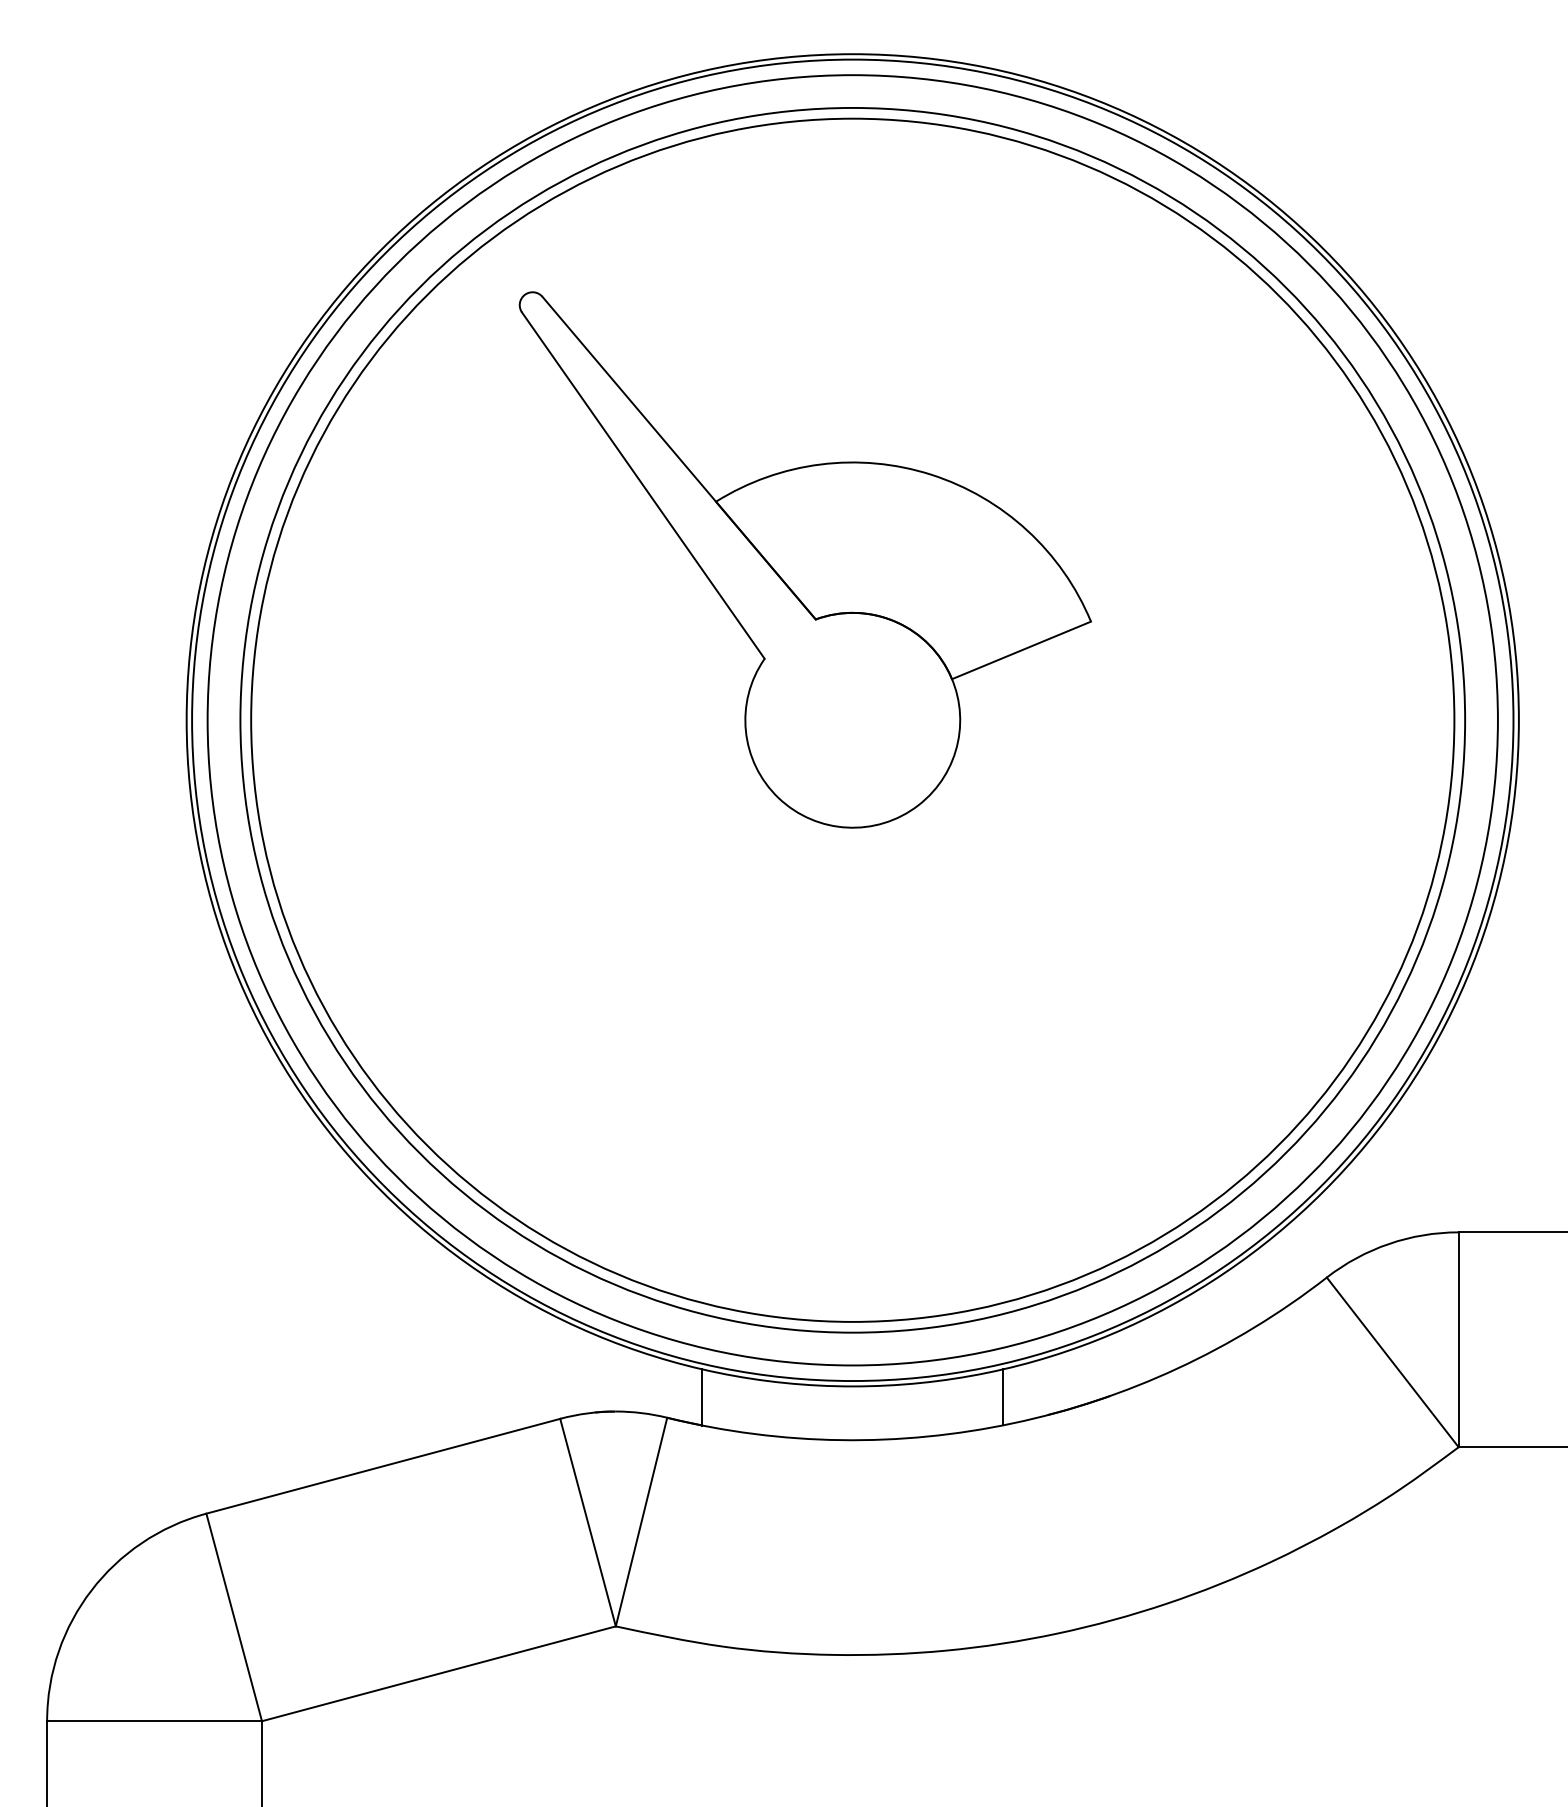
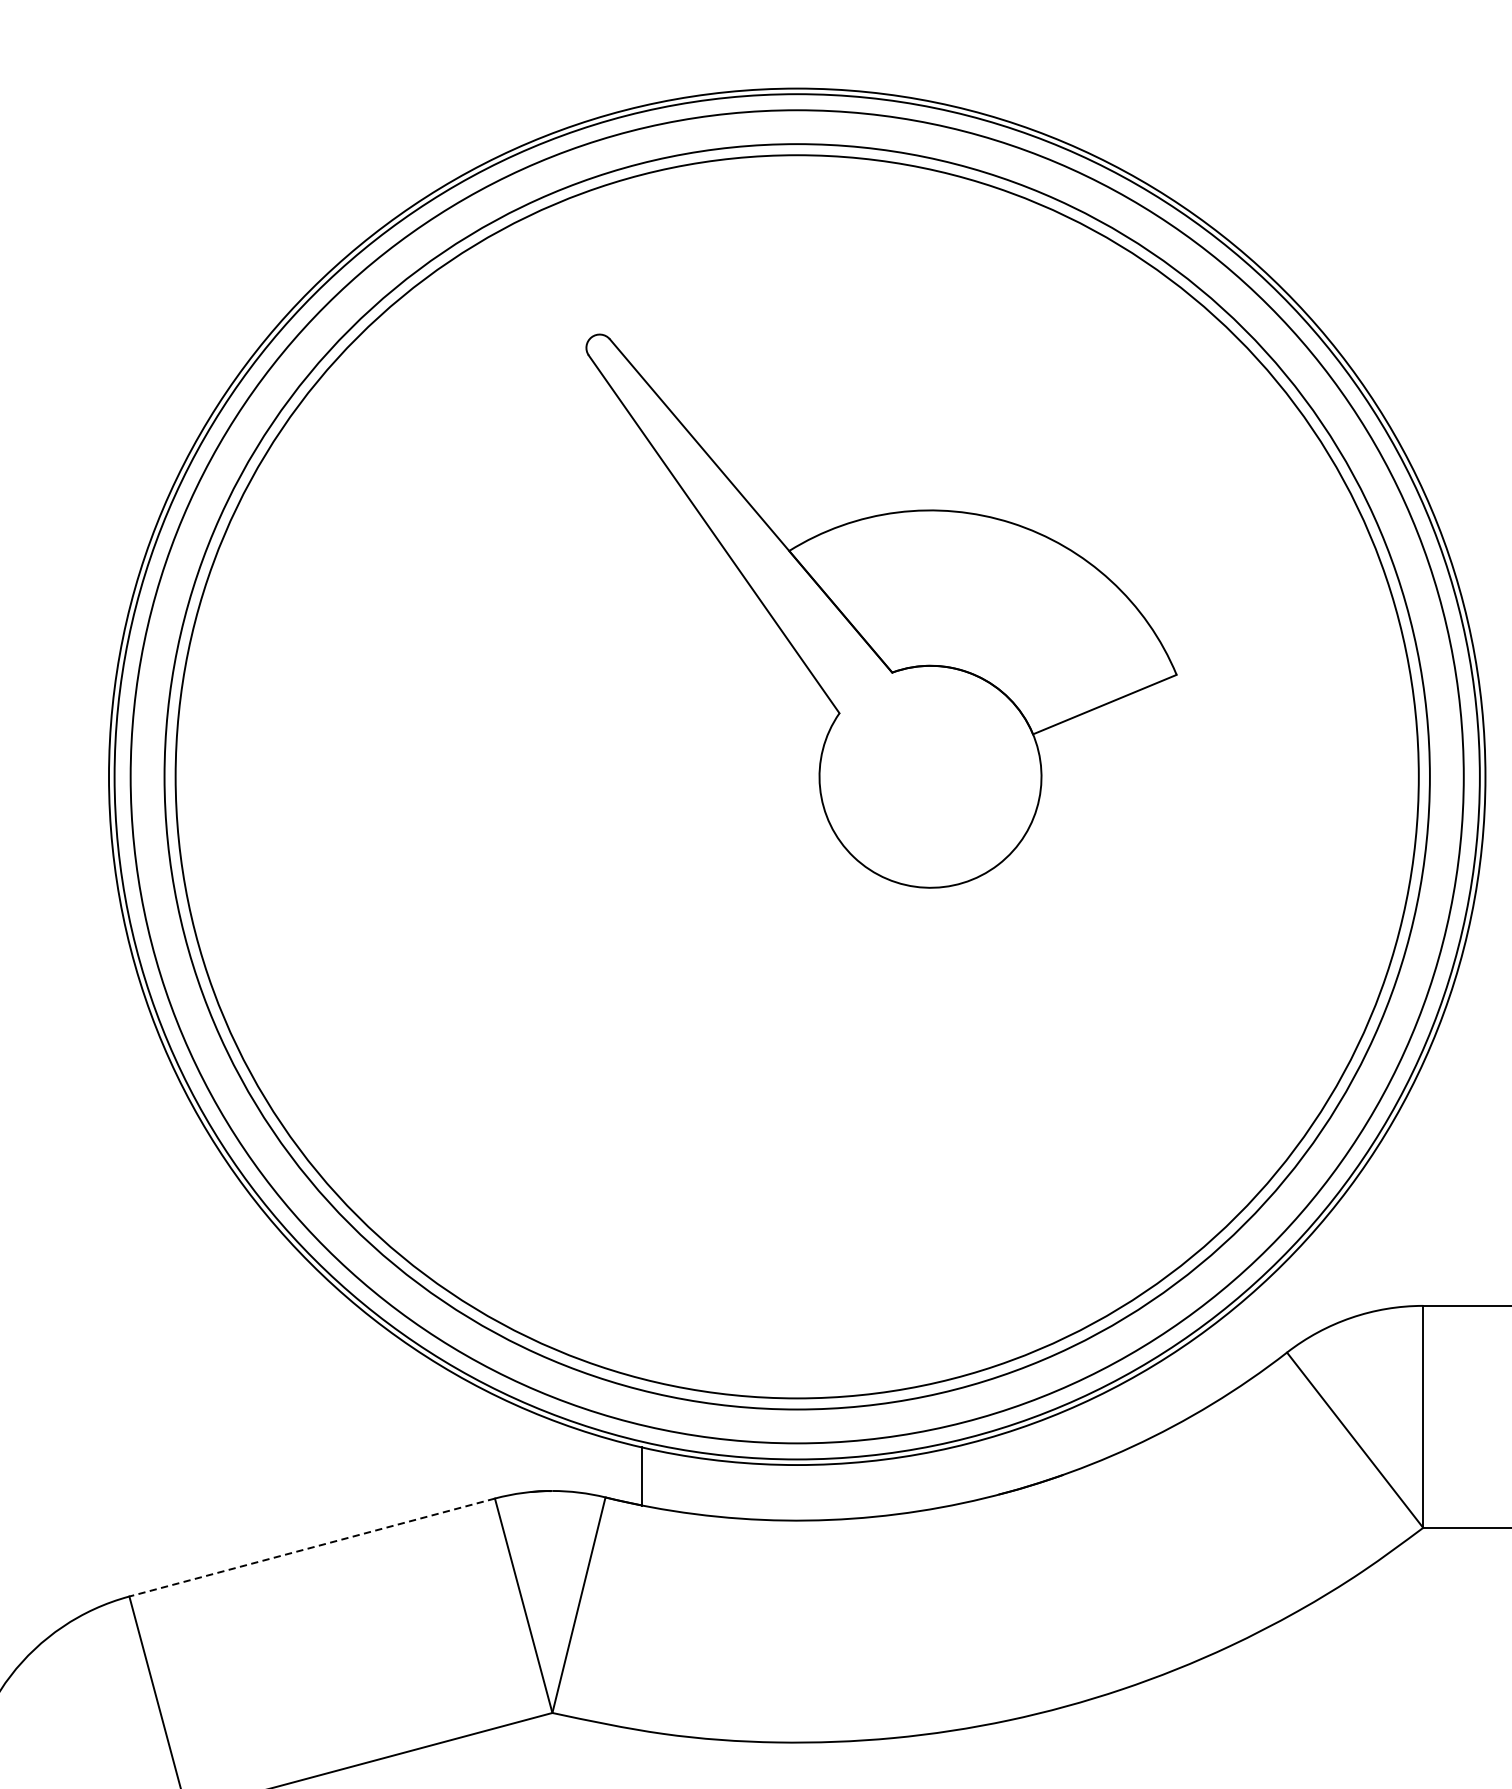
part: (804, 559) -> (880, 610), moved
line: (1003, 1397) -> (952, 1476), removed
line: (382, 1466) -> (311, 1547), solid -> dashed

